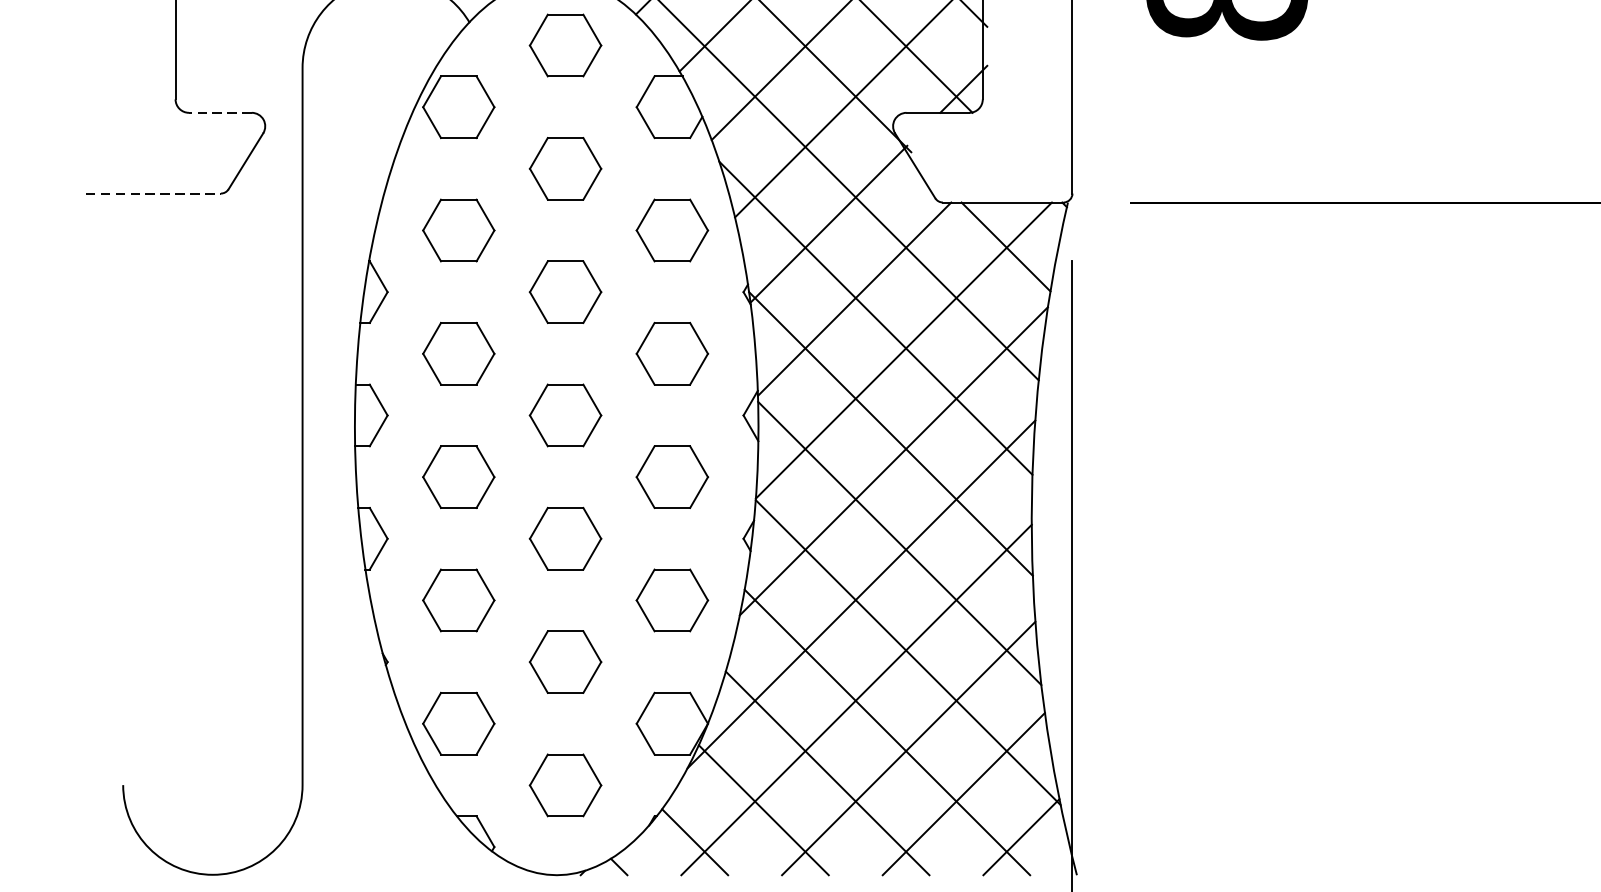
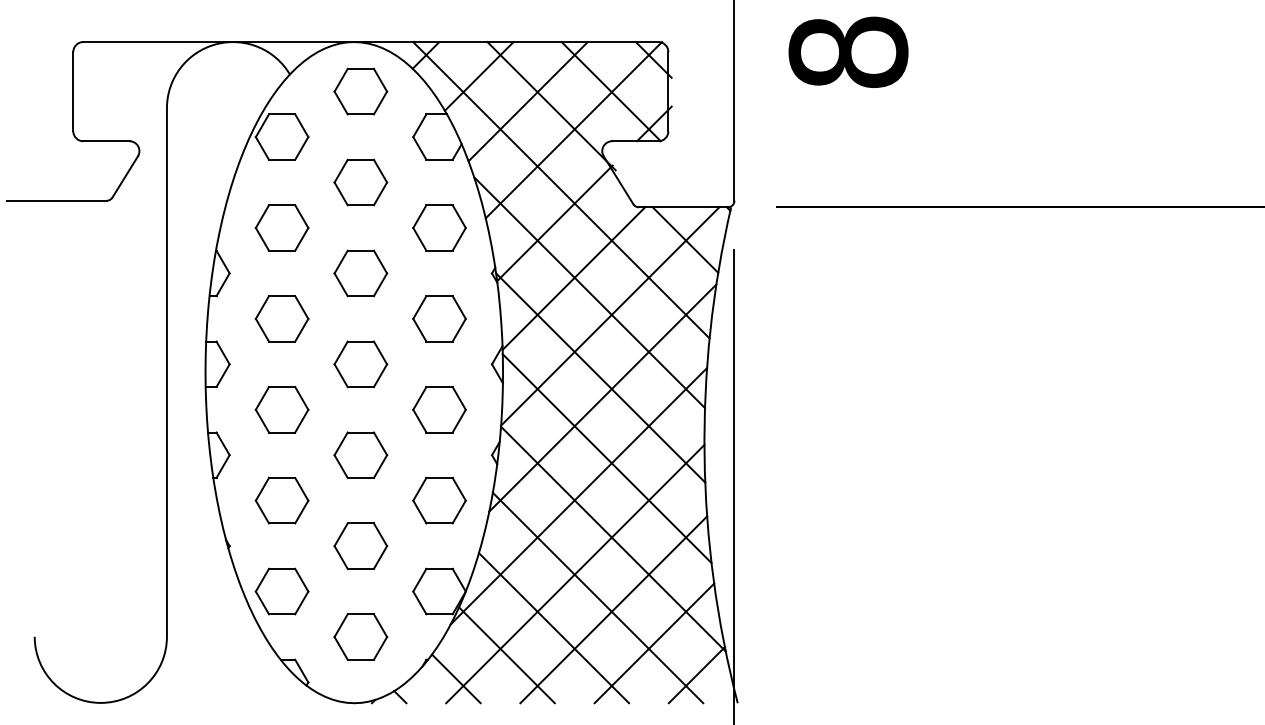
line: (219, 113) -> (105, 141), dashed -> solid
line: (152, 193) -> (56, 200), dashed -> solid

